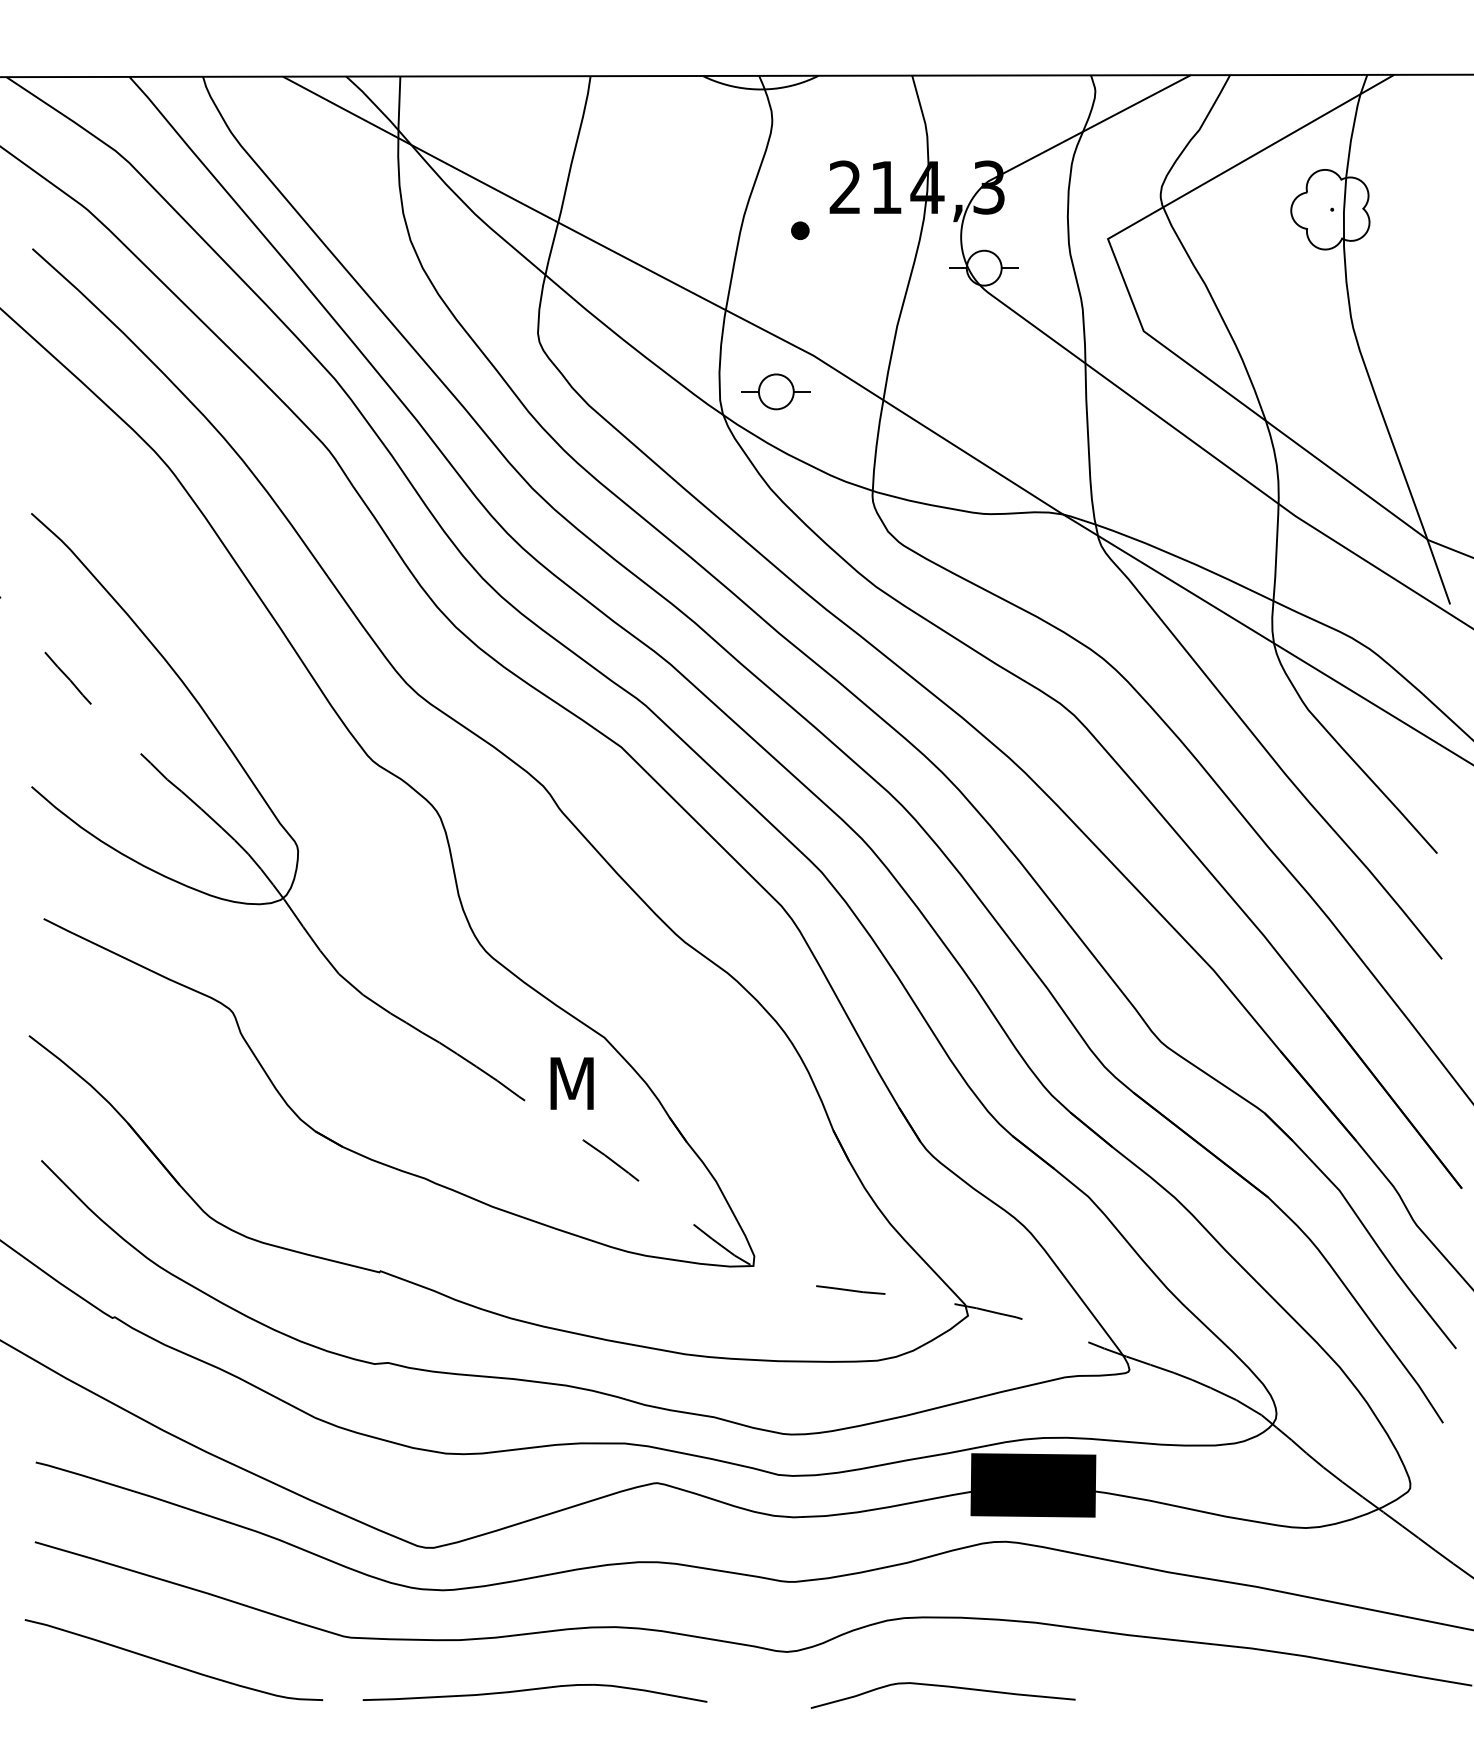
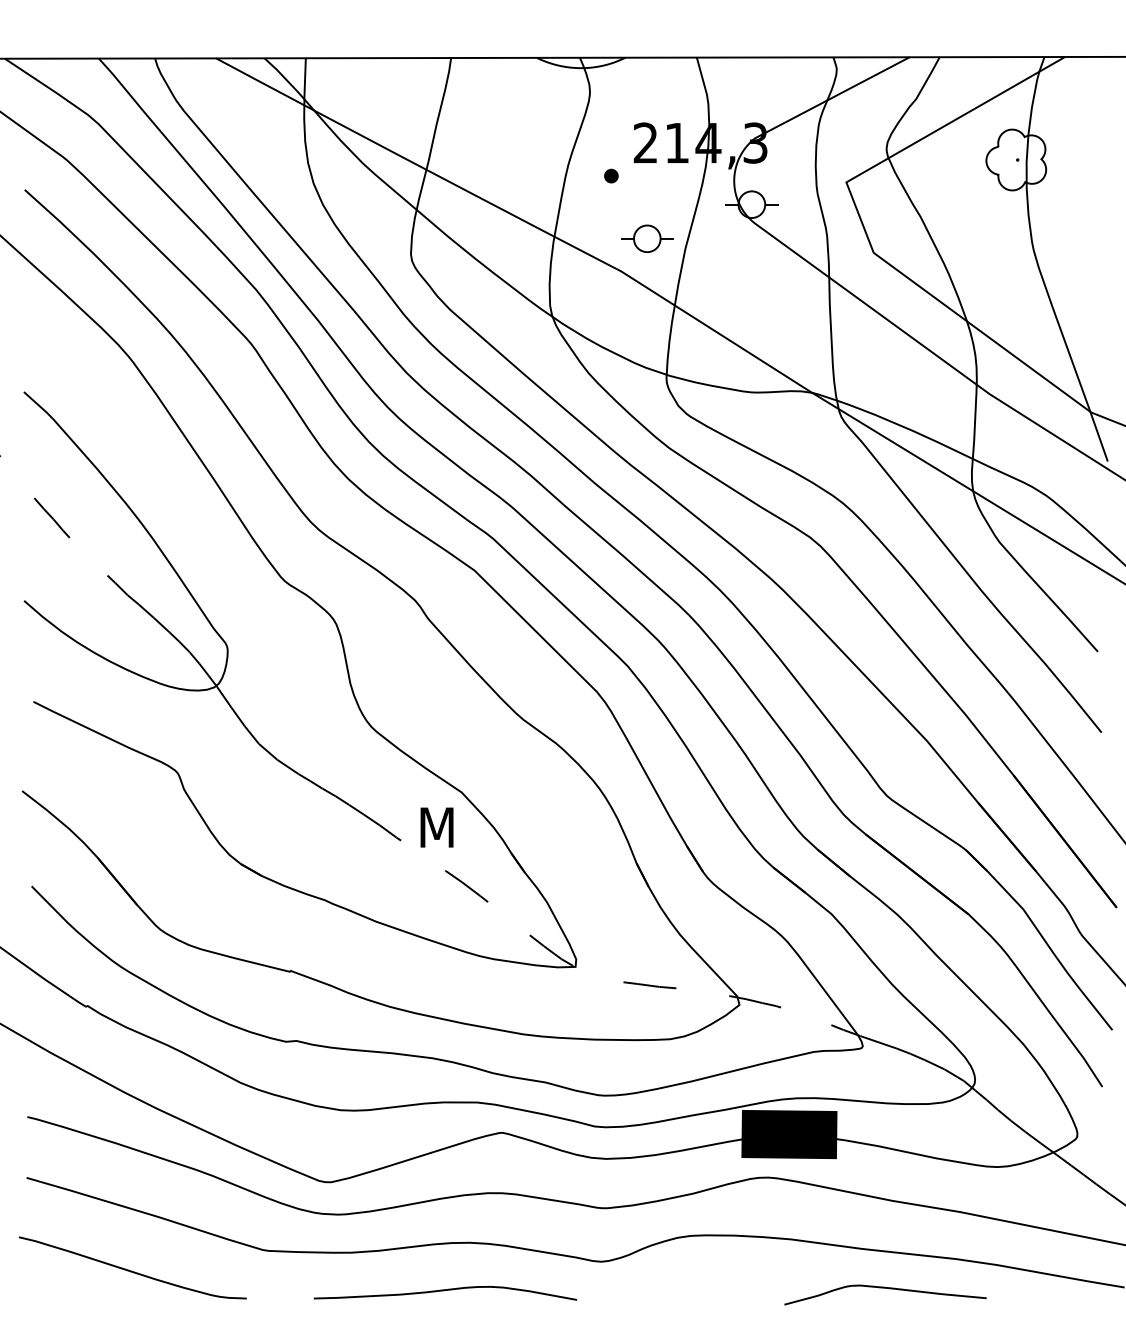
part: (775, 391) -> (646, 238), moved
curve: (944, 1687) -> (886, 1288), moved
curve: (534, 1690) -> (444, 1291), moved

